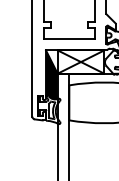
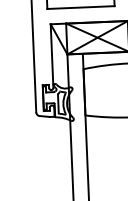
fill: (51, 74) -> (59, 55), removed

